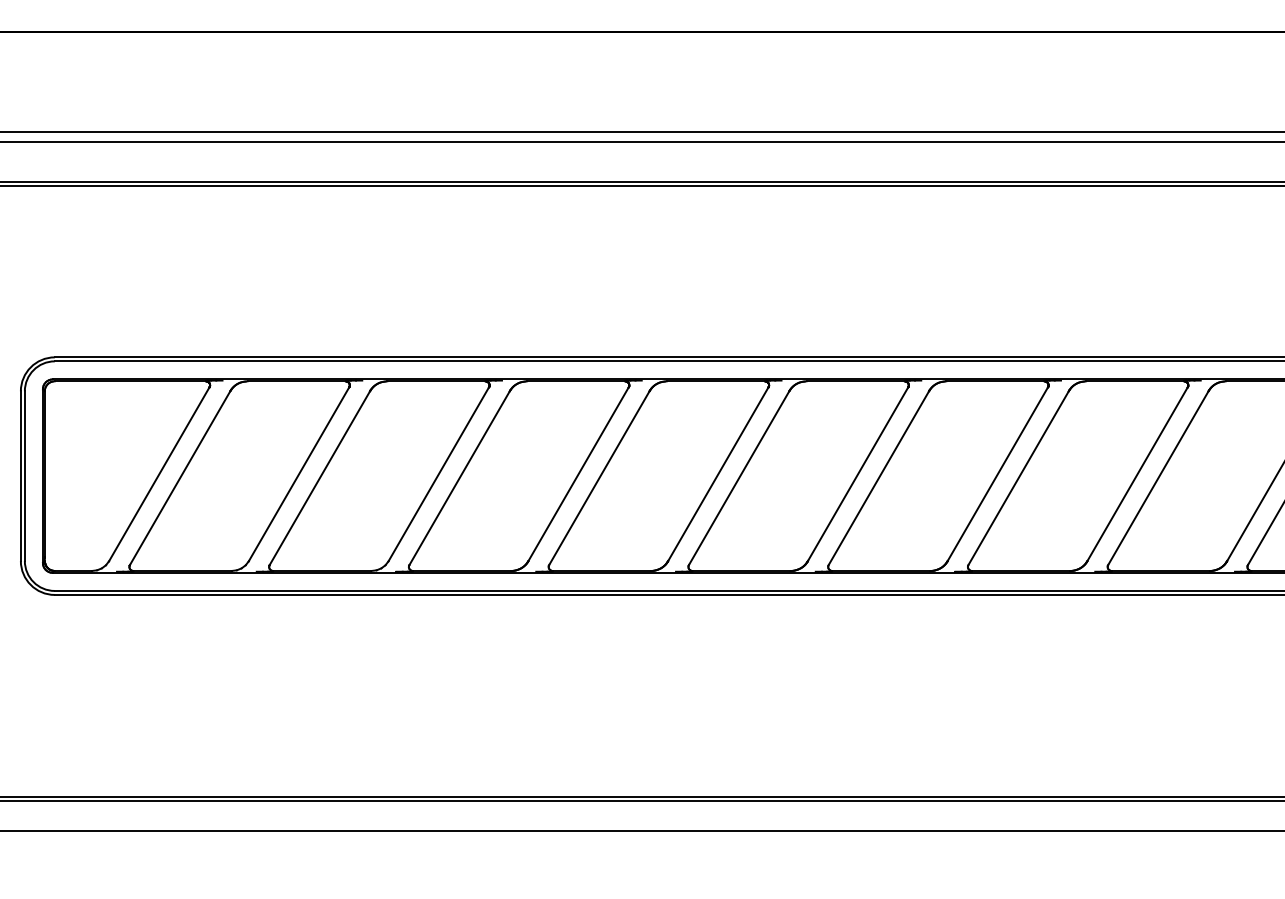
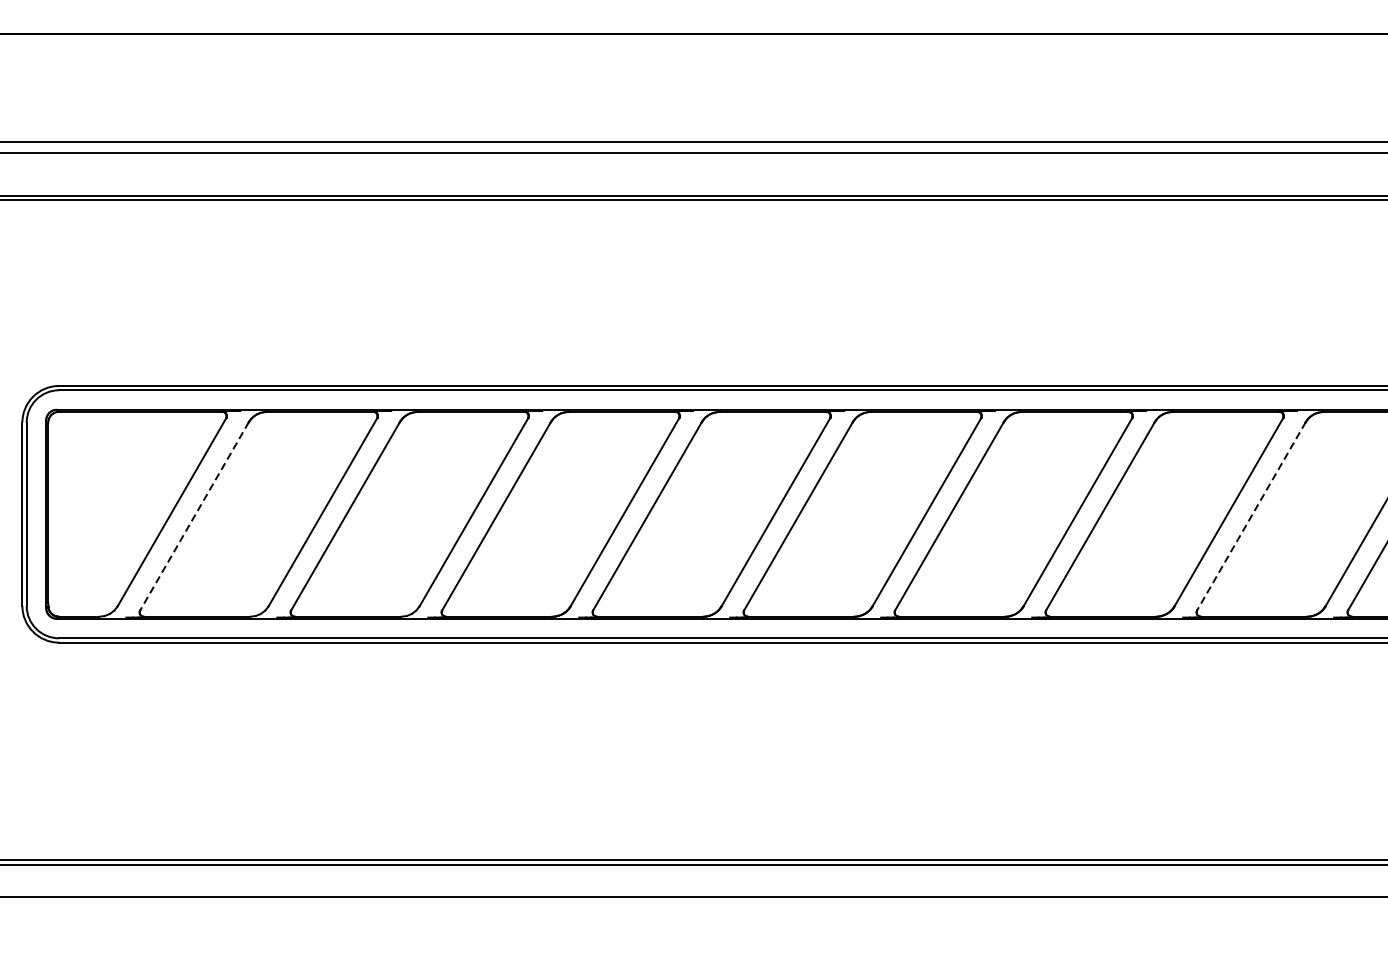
line: (180, 478) -> (194, 516), solid -> dashed
line: (1158, 478) -> (1251, 516), solid -> dashed

